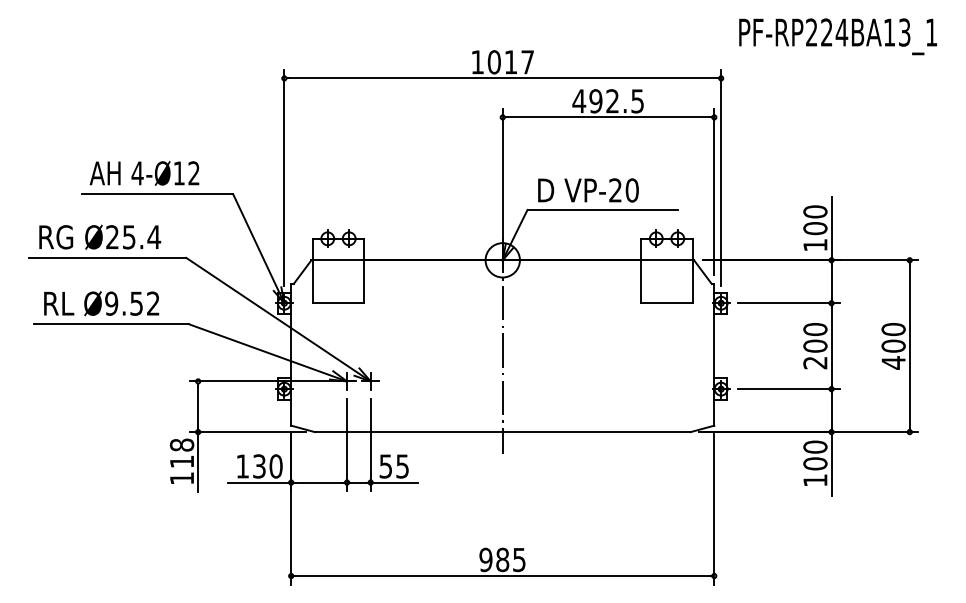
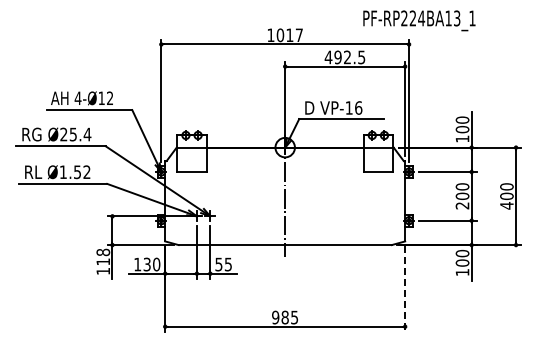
text: (838, 36) -> (419, 20), moved
text: (623, 189) -> (353, 107), VP-20 -> VP-16
text: (110, 304) -> (62, 172), Ø9.52 -> Ø1.52
line: (714, 508) -> (405, 288), solid -> dashed

